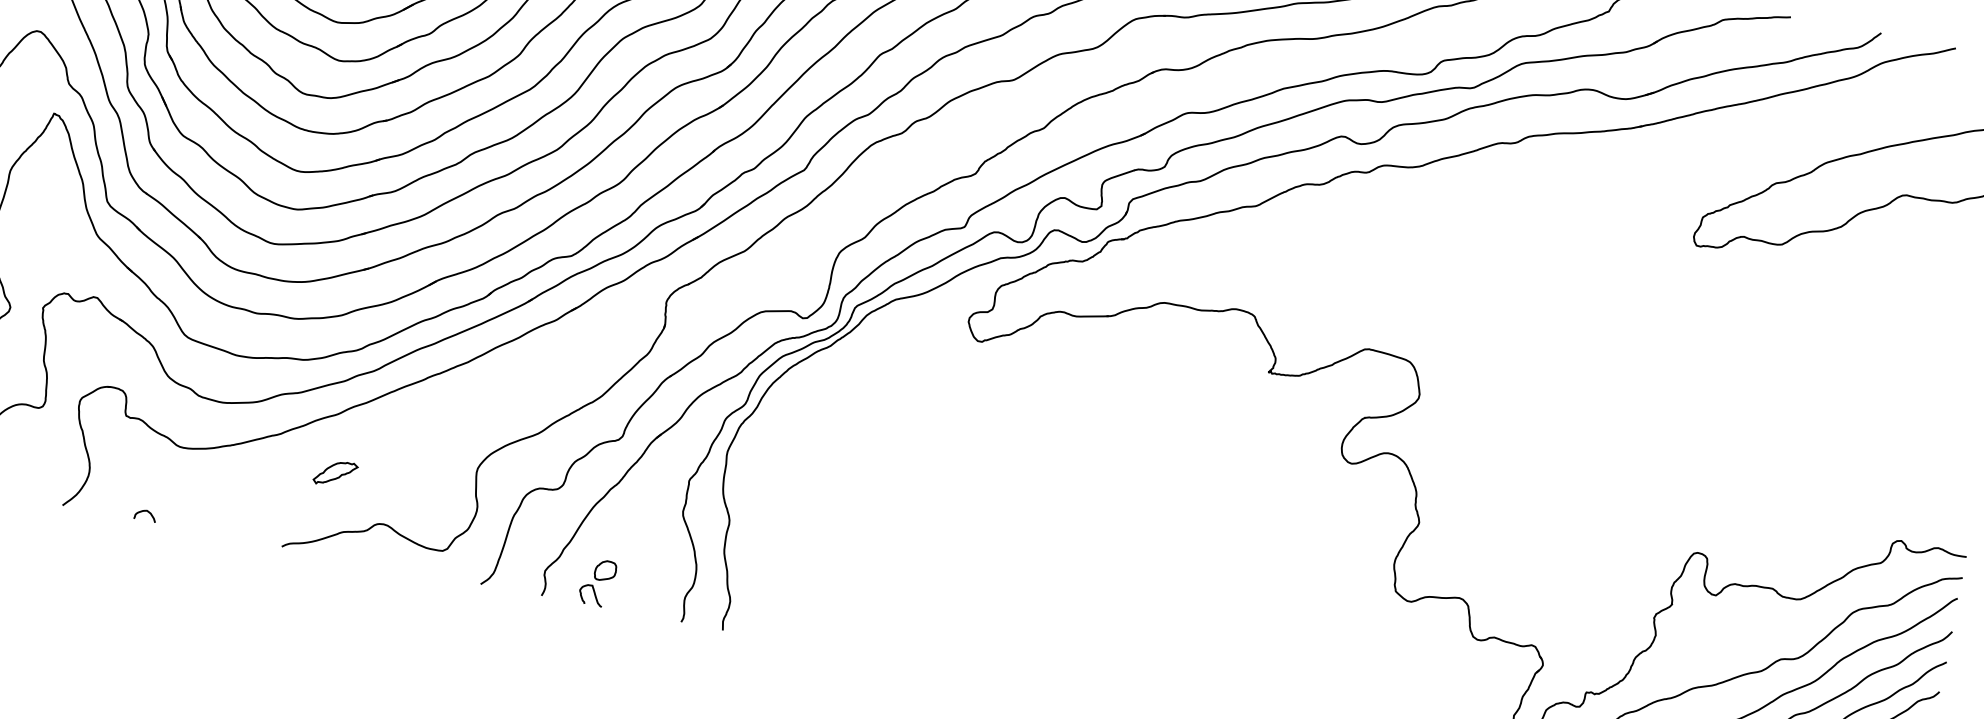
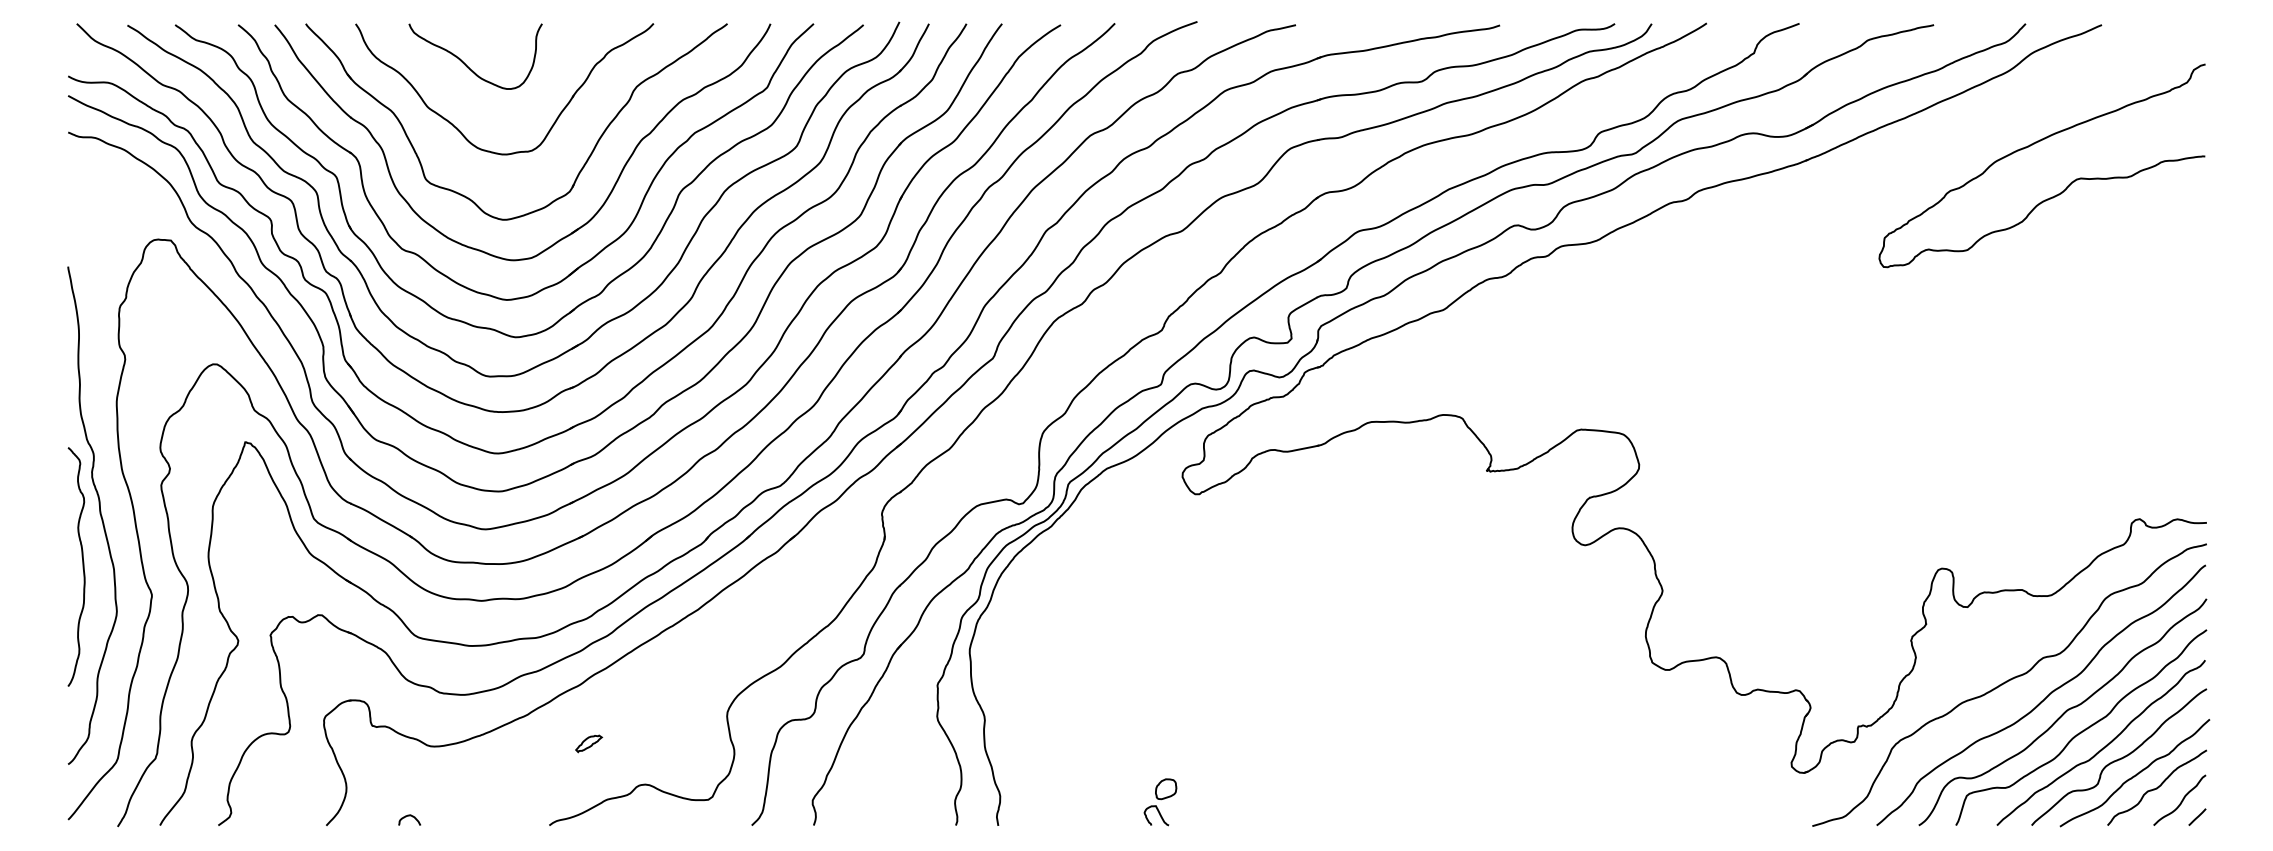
part: (336, 473) -> (589, 743), size x0.62
part: (597, 582) -> (1160, 802), moved

